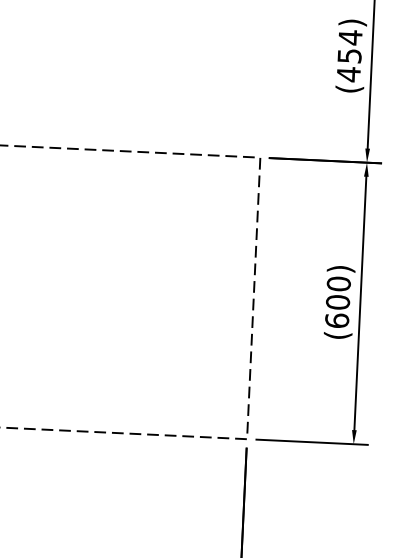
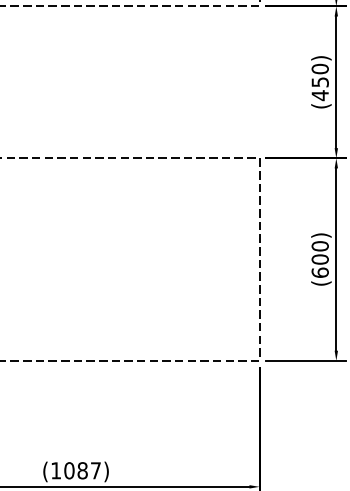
text: (349, 36) -> (319, 68), (454) -> (450)

